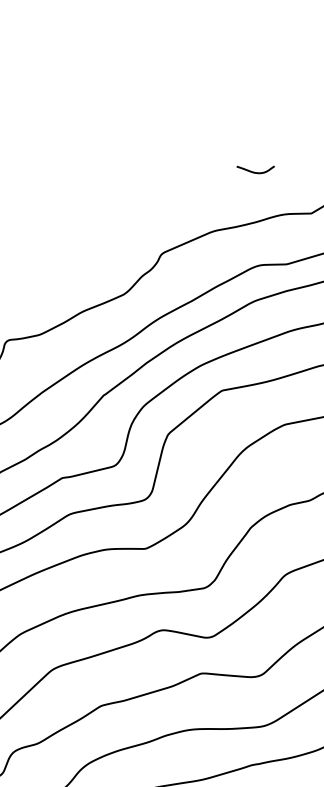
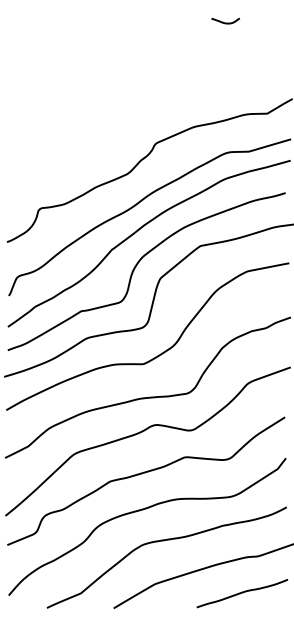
curve: (255, 171) -> (225, 22), moved

